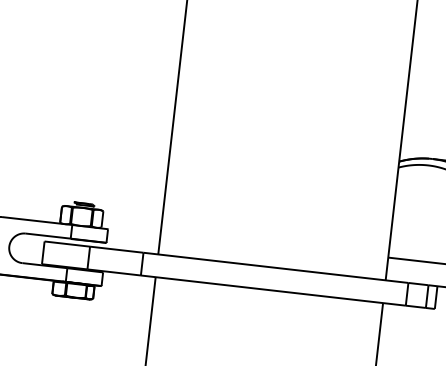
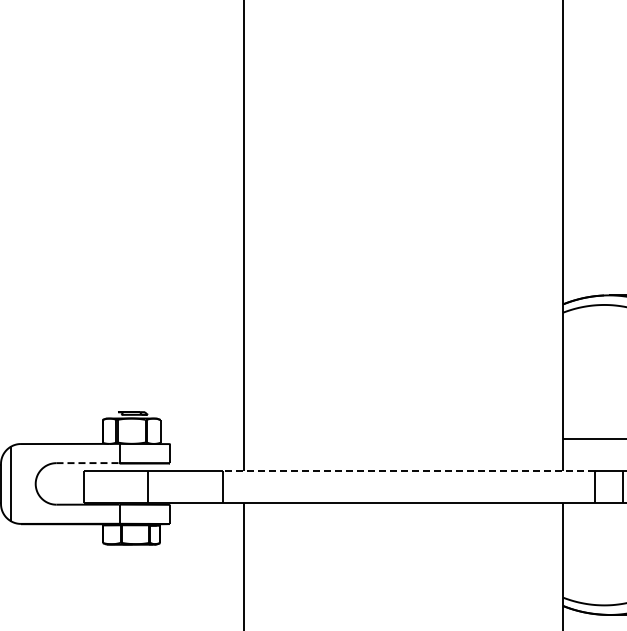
line: (48, 236) -> (88, 463), solid -> dashed
line: (276, 268) -> (409, 471), solid -> dashed

